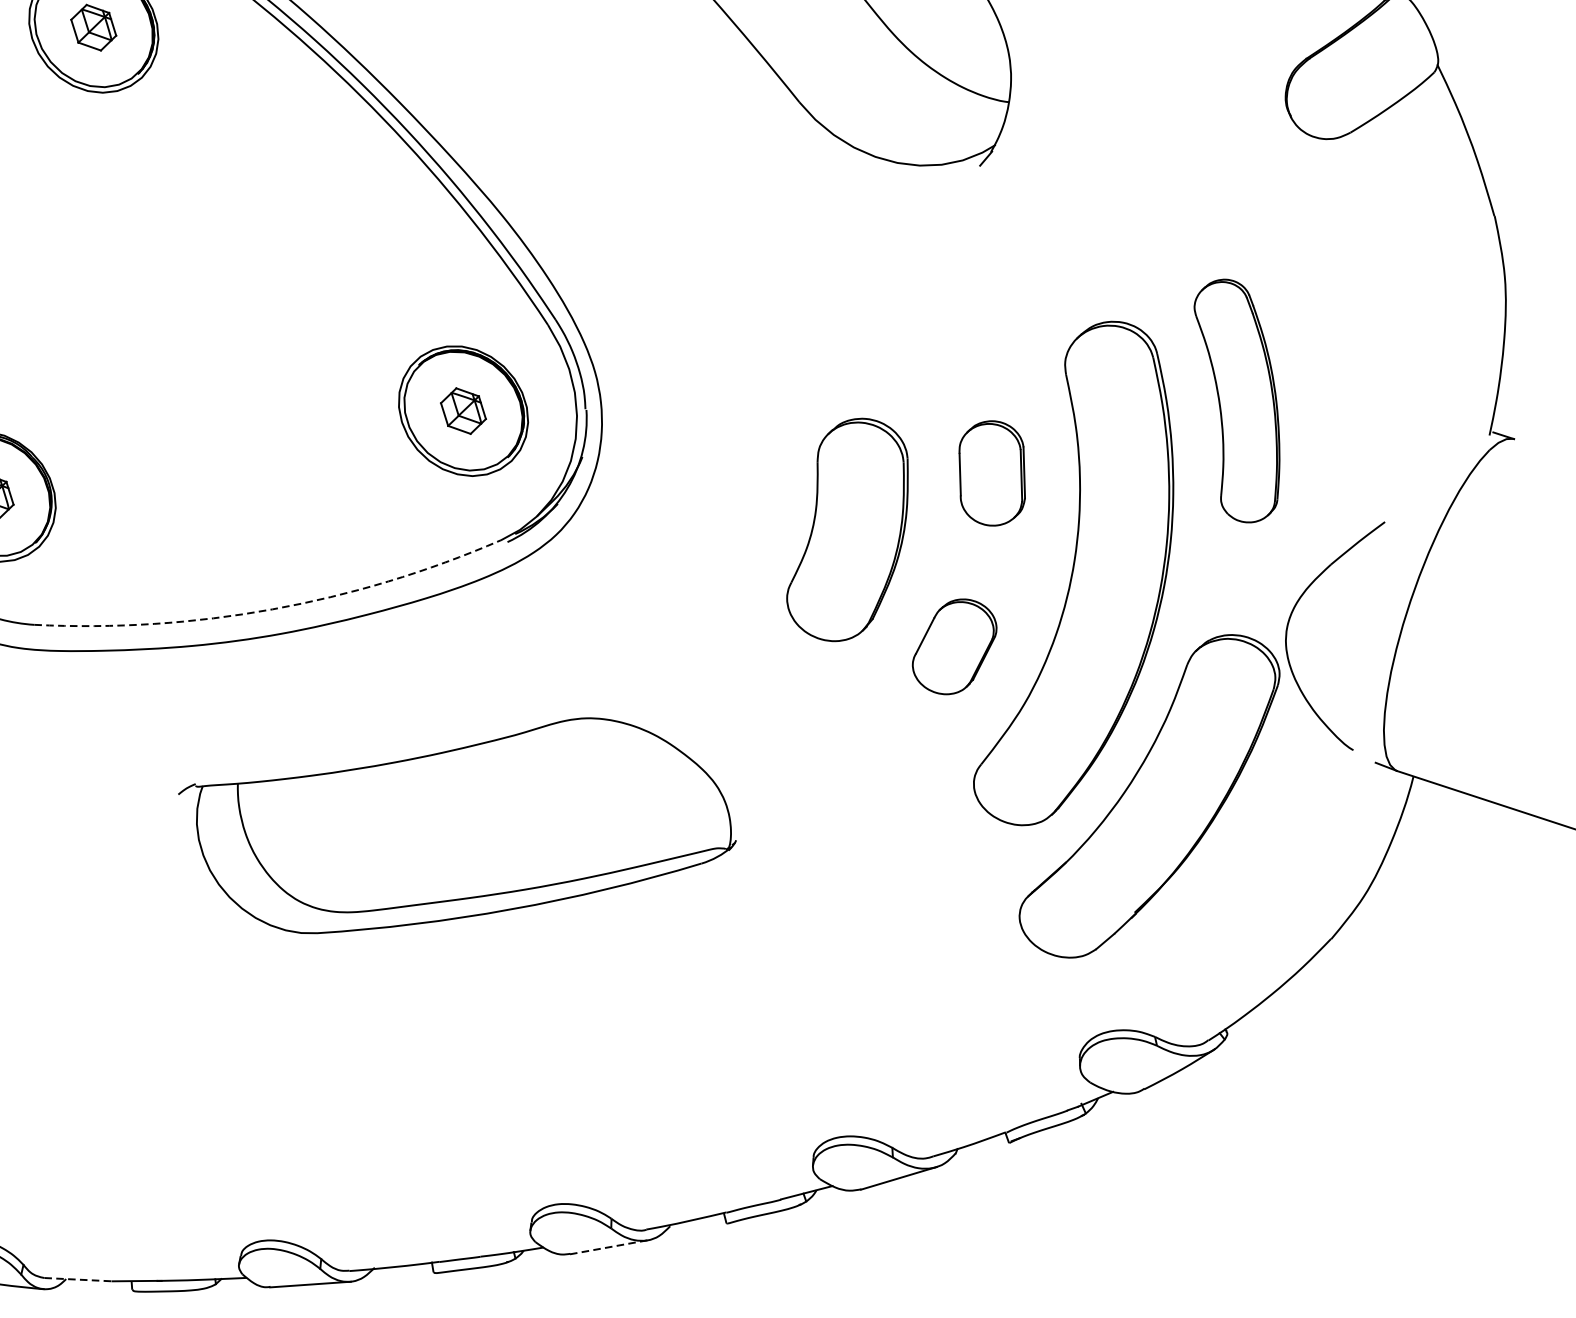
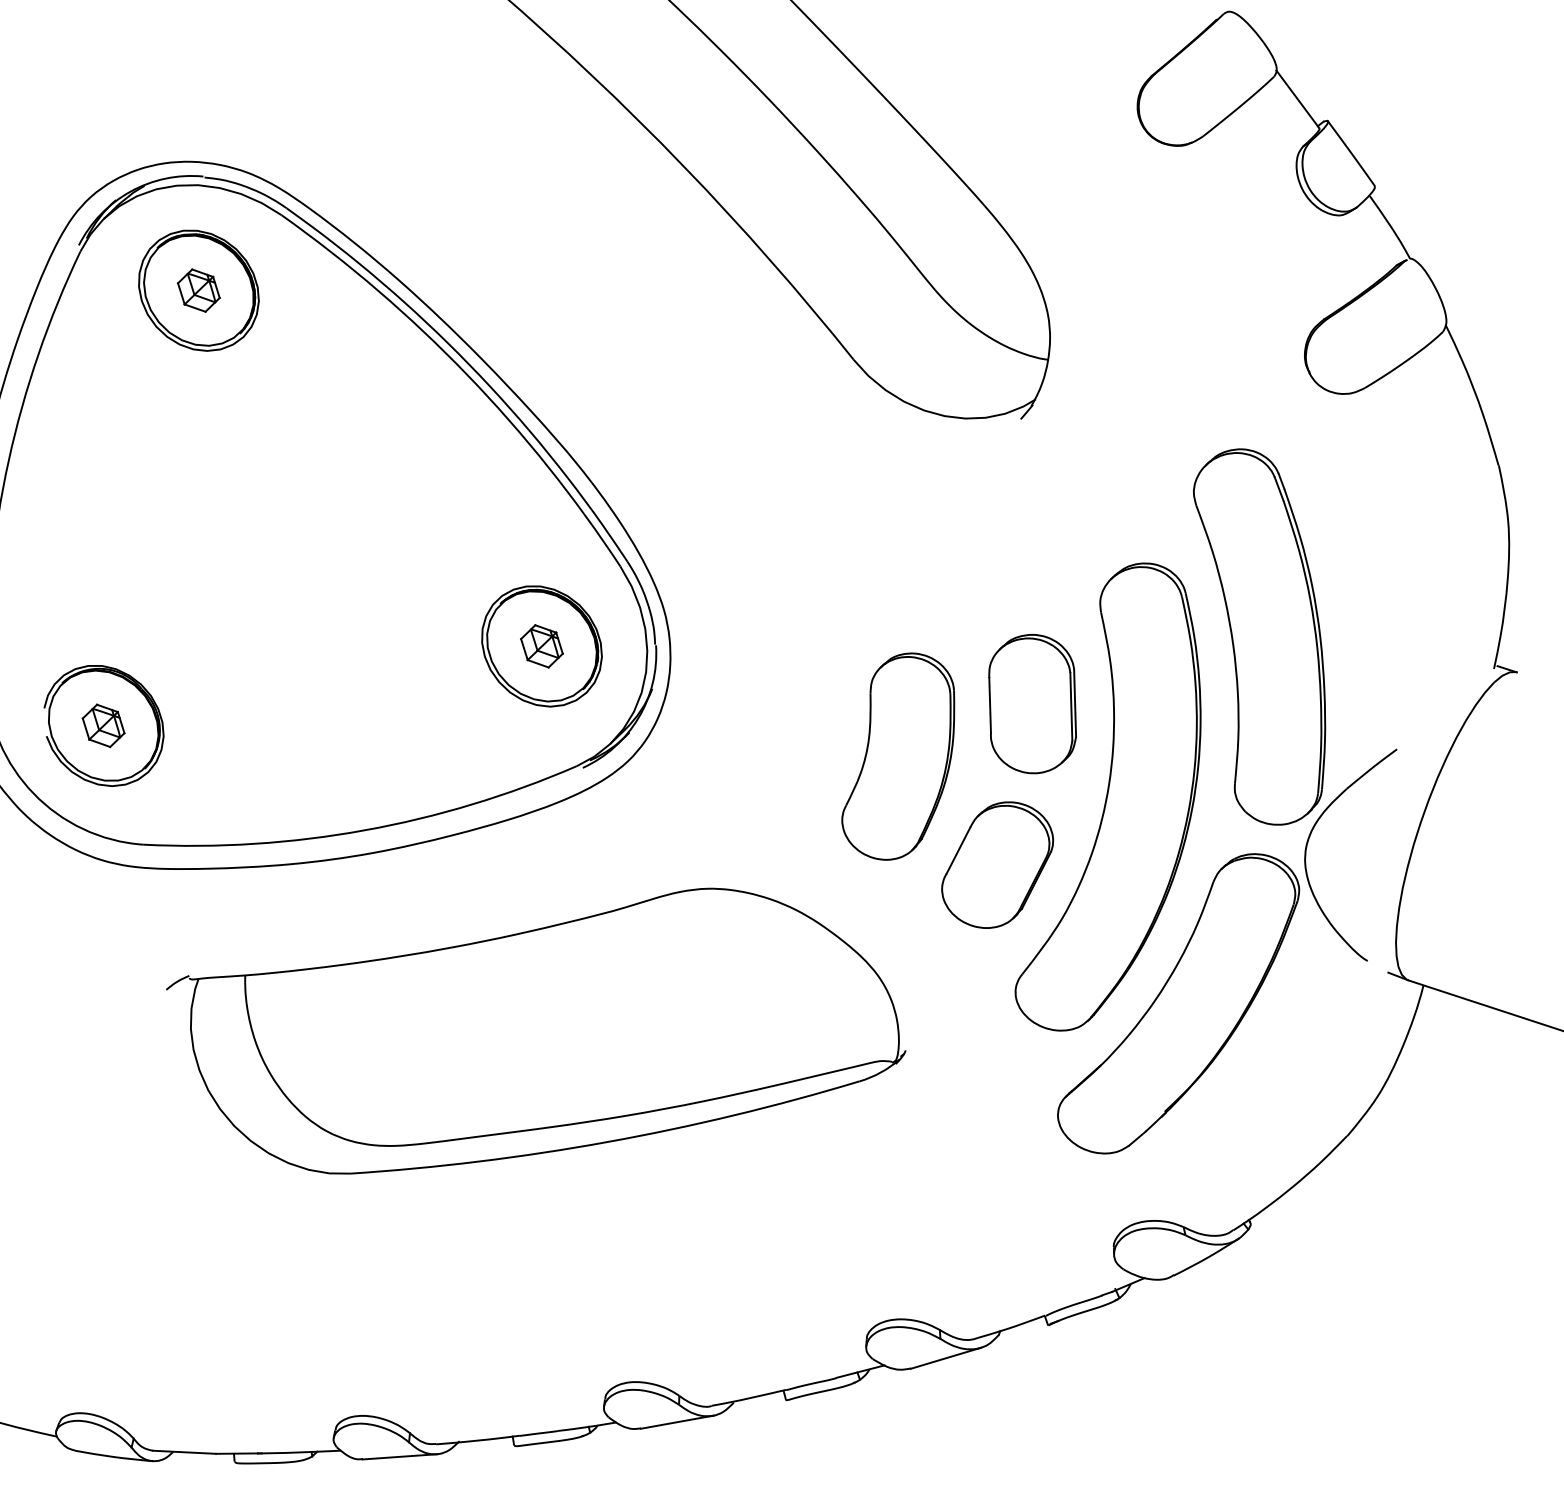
part: (1236, 400) -> (1259, 636), size x1.67
part: (992, 473) -> (1032, 704), size x1.43
arc: (272, 609) -> (364, 830), dashed -> solid
part: (954, 646) -> (997, 864), size x1.43
part: (457, 825) -> (536, 1030), size x1.43
line: (609, 1247) -> (677, 1422), dashed -> solid
line: (78, 1279) -> (184, 1452), dashed -> solid

